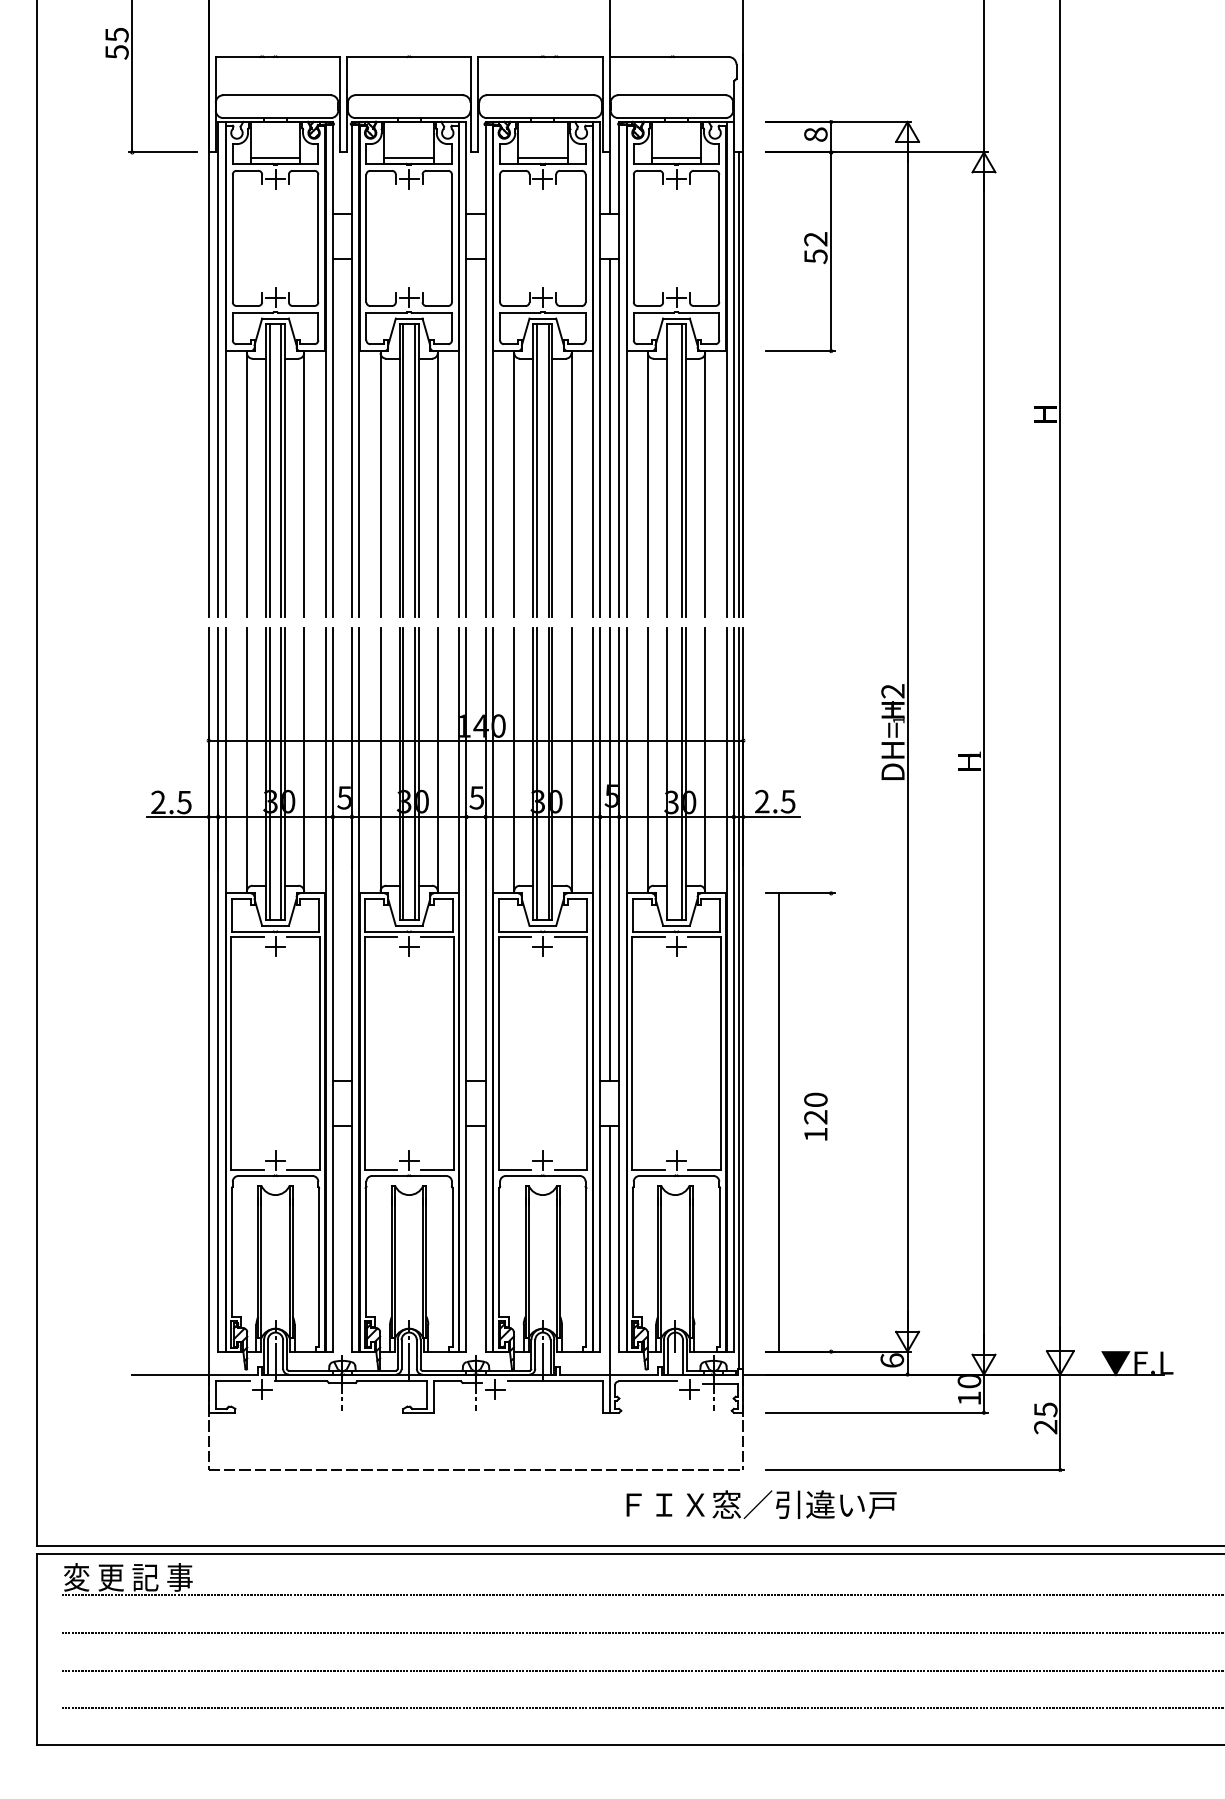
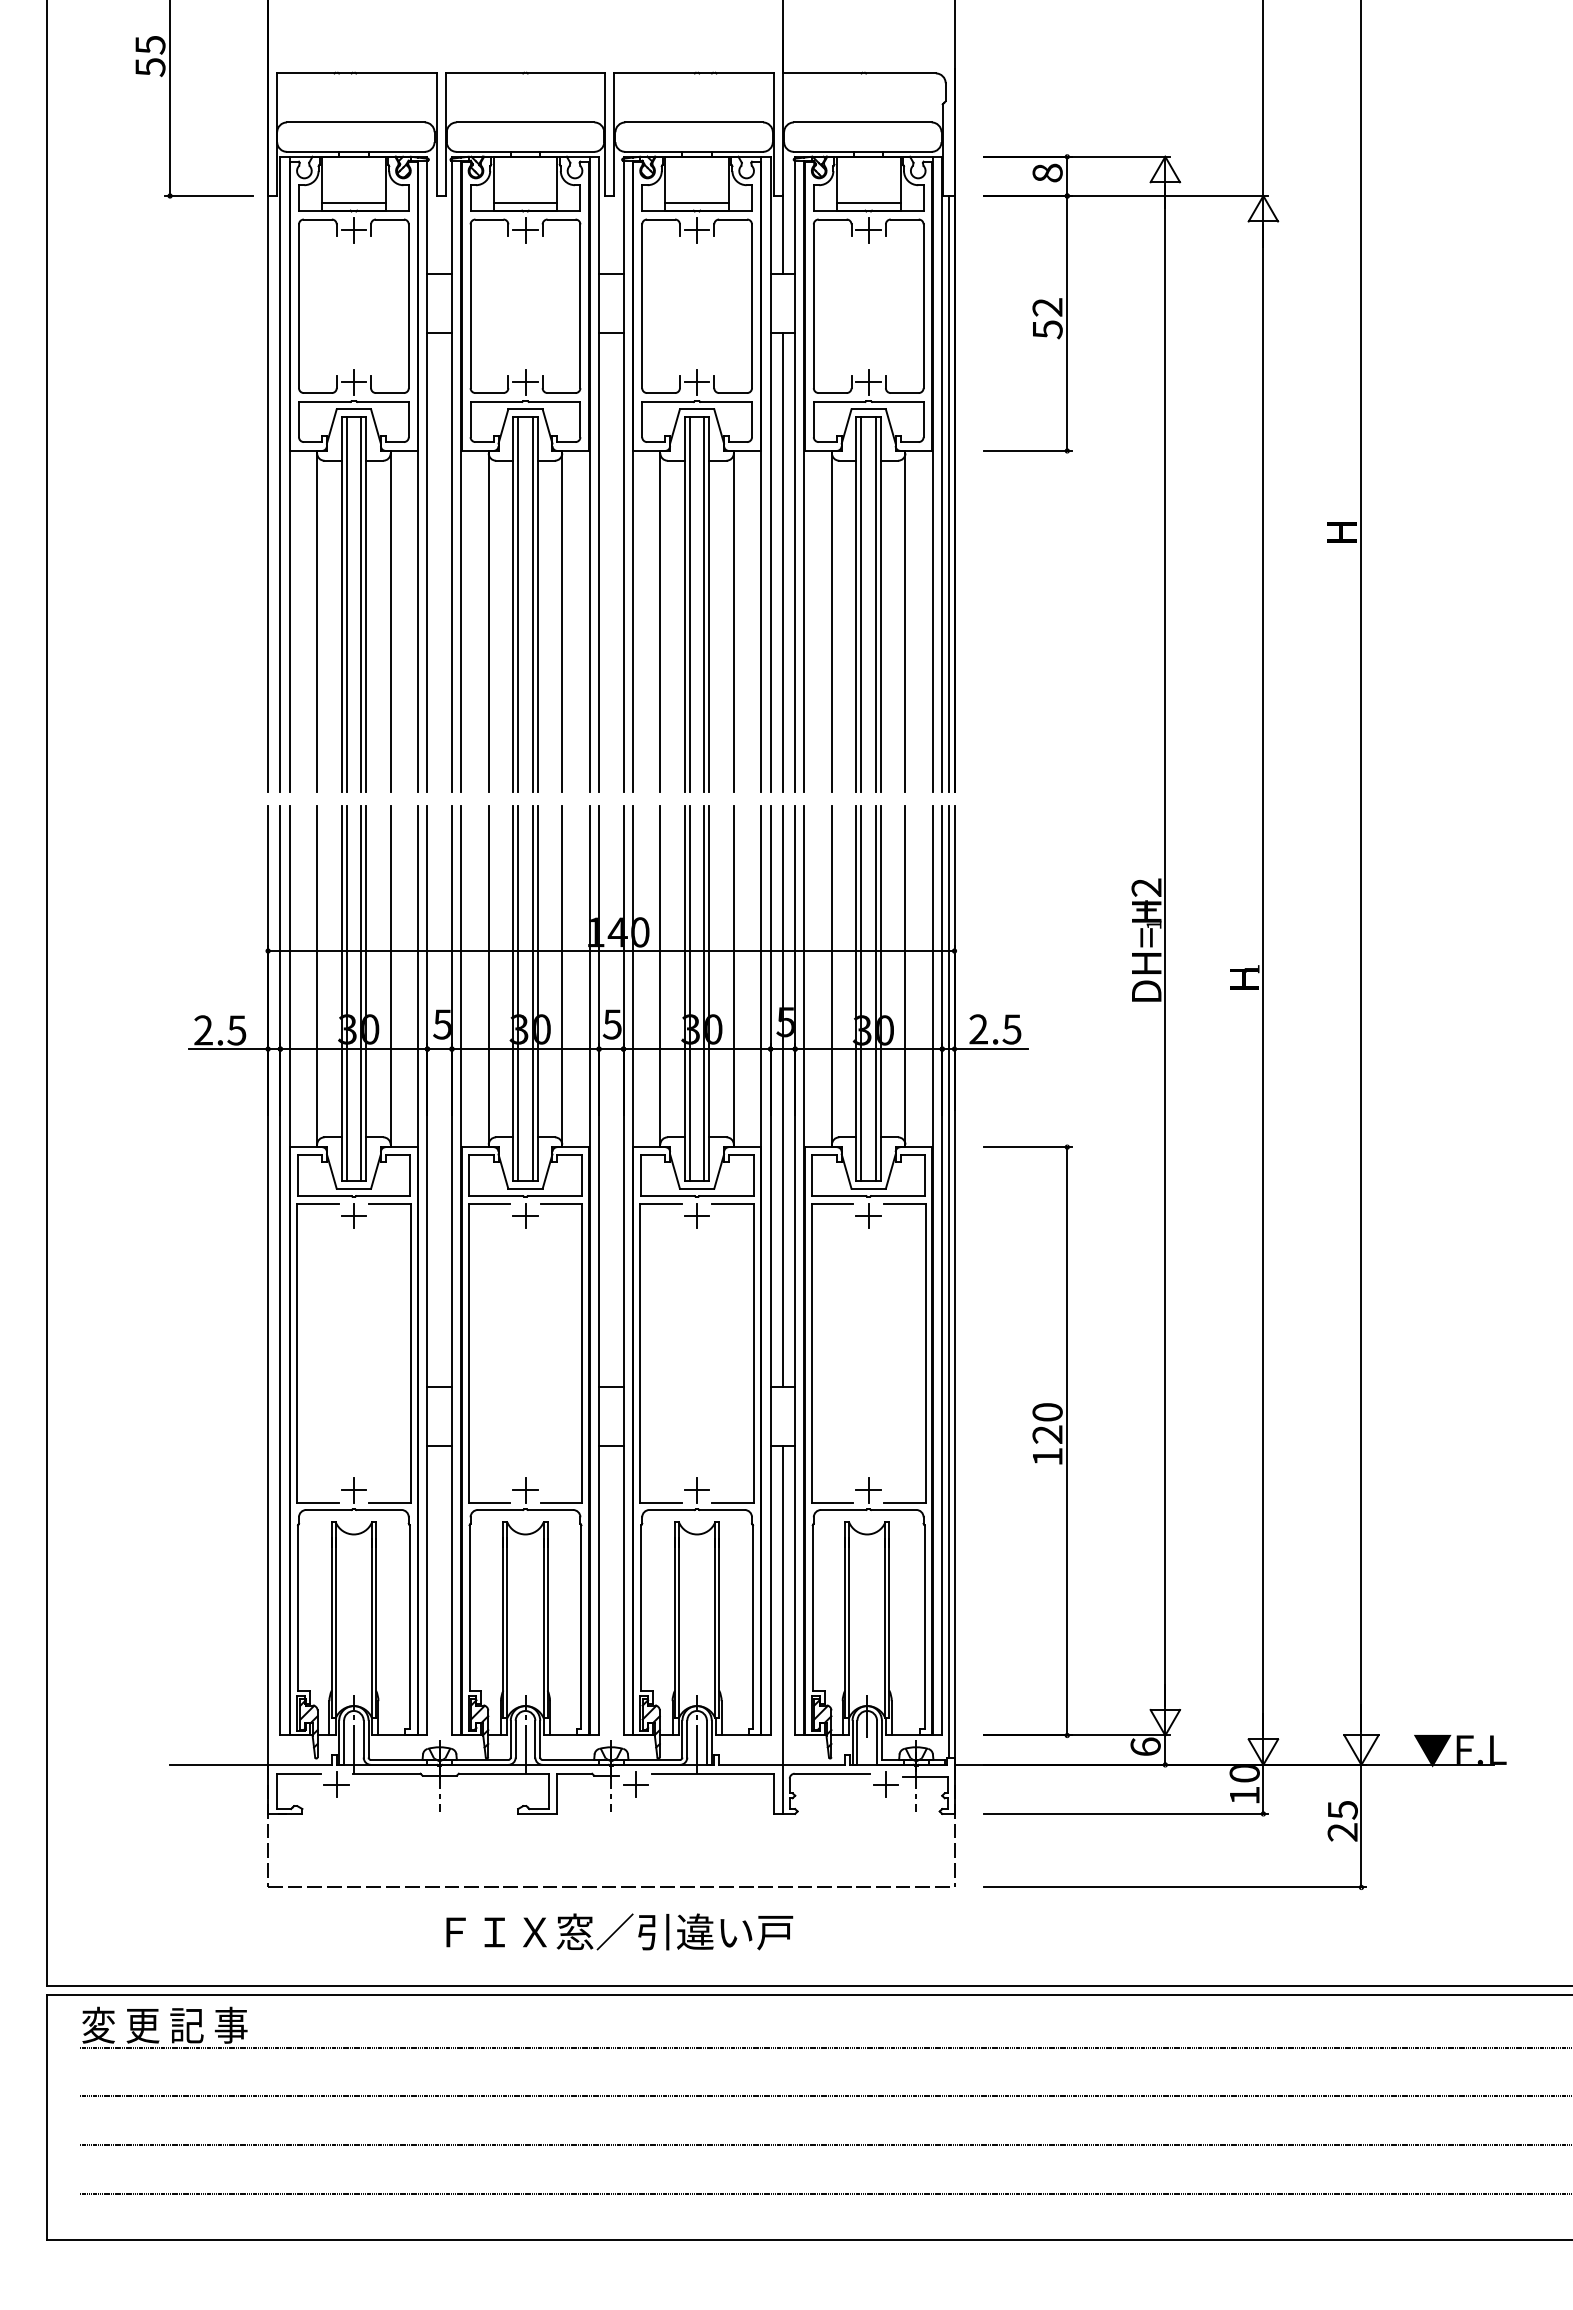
line: (670, 470) -> (860, 604), added
line: (670, 773) -> (860, 993), added
line: (779, 1122) -> (1067, 1441), moved
text: (761, 1504) -> (619, 1931), moved

